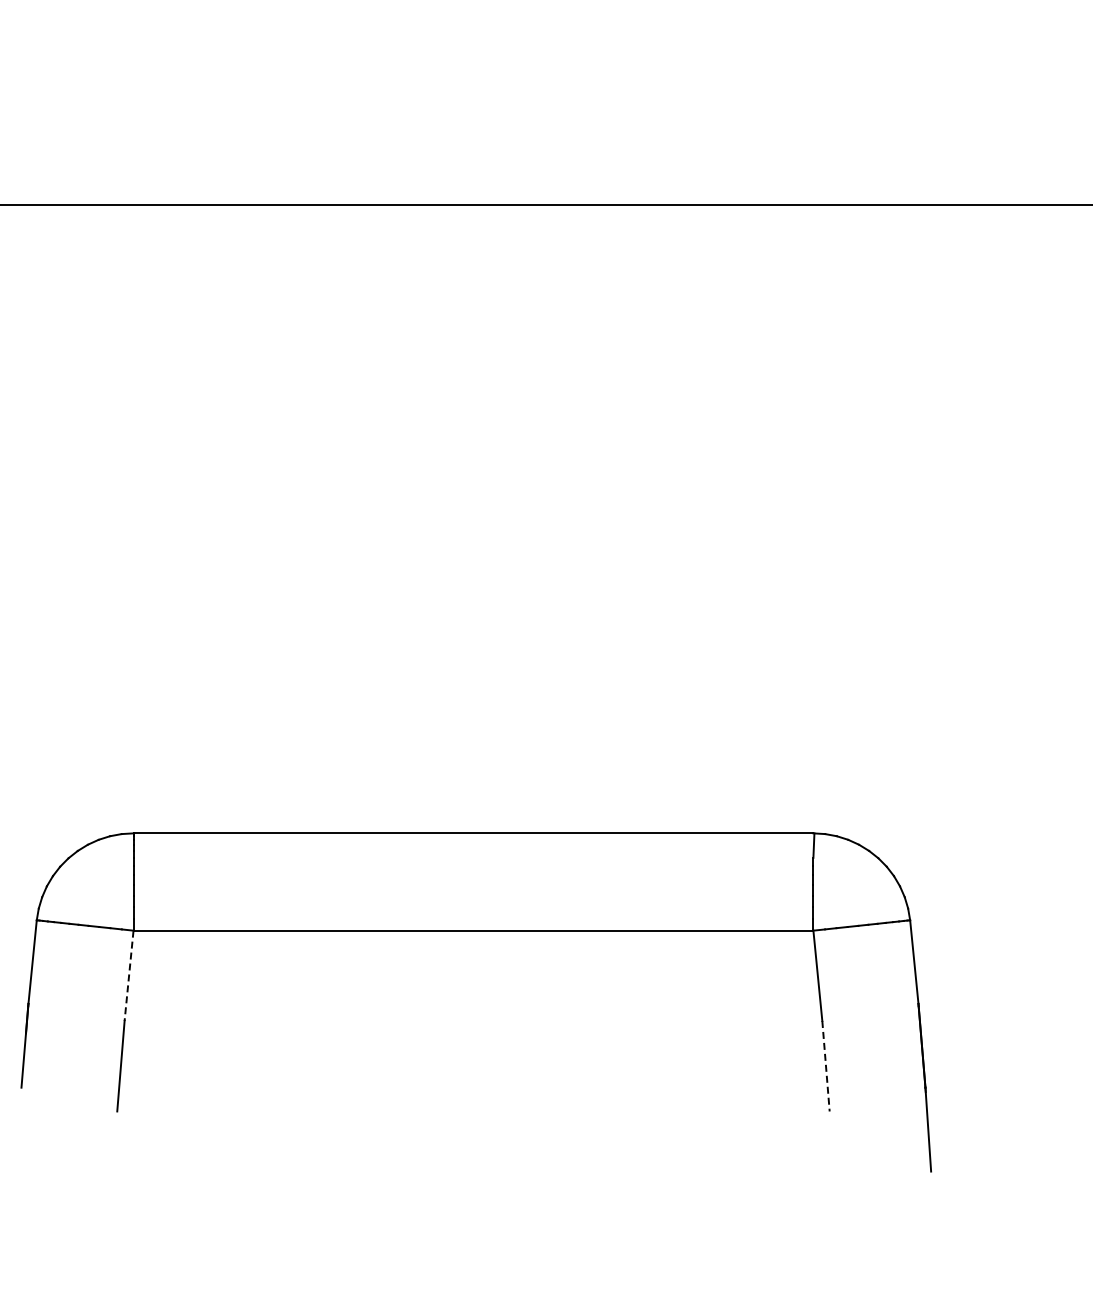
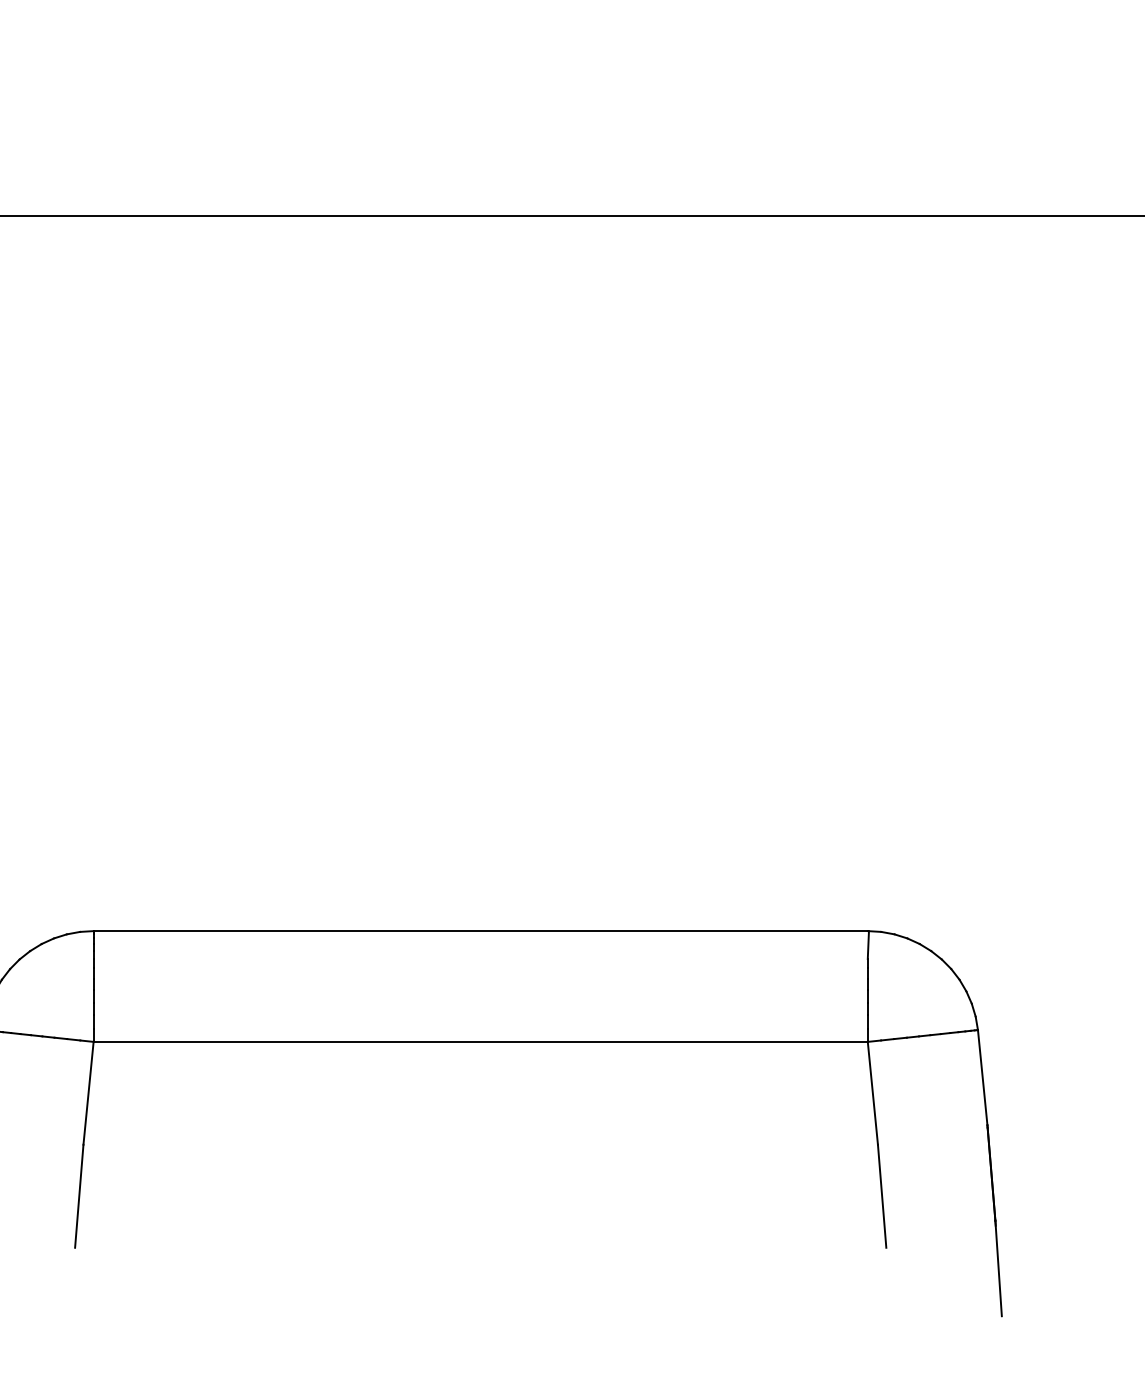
line: (129, 976) -> (89, 1094), dashed -> solid
line: (826, 1066) -> (882, 1196), dashed -> solid

